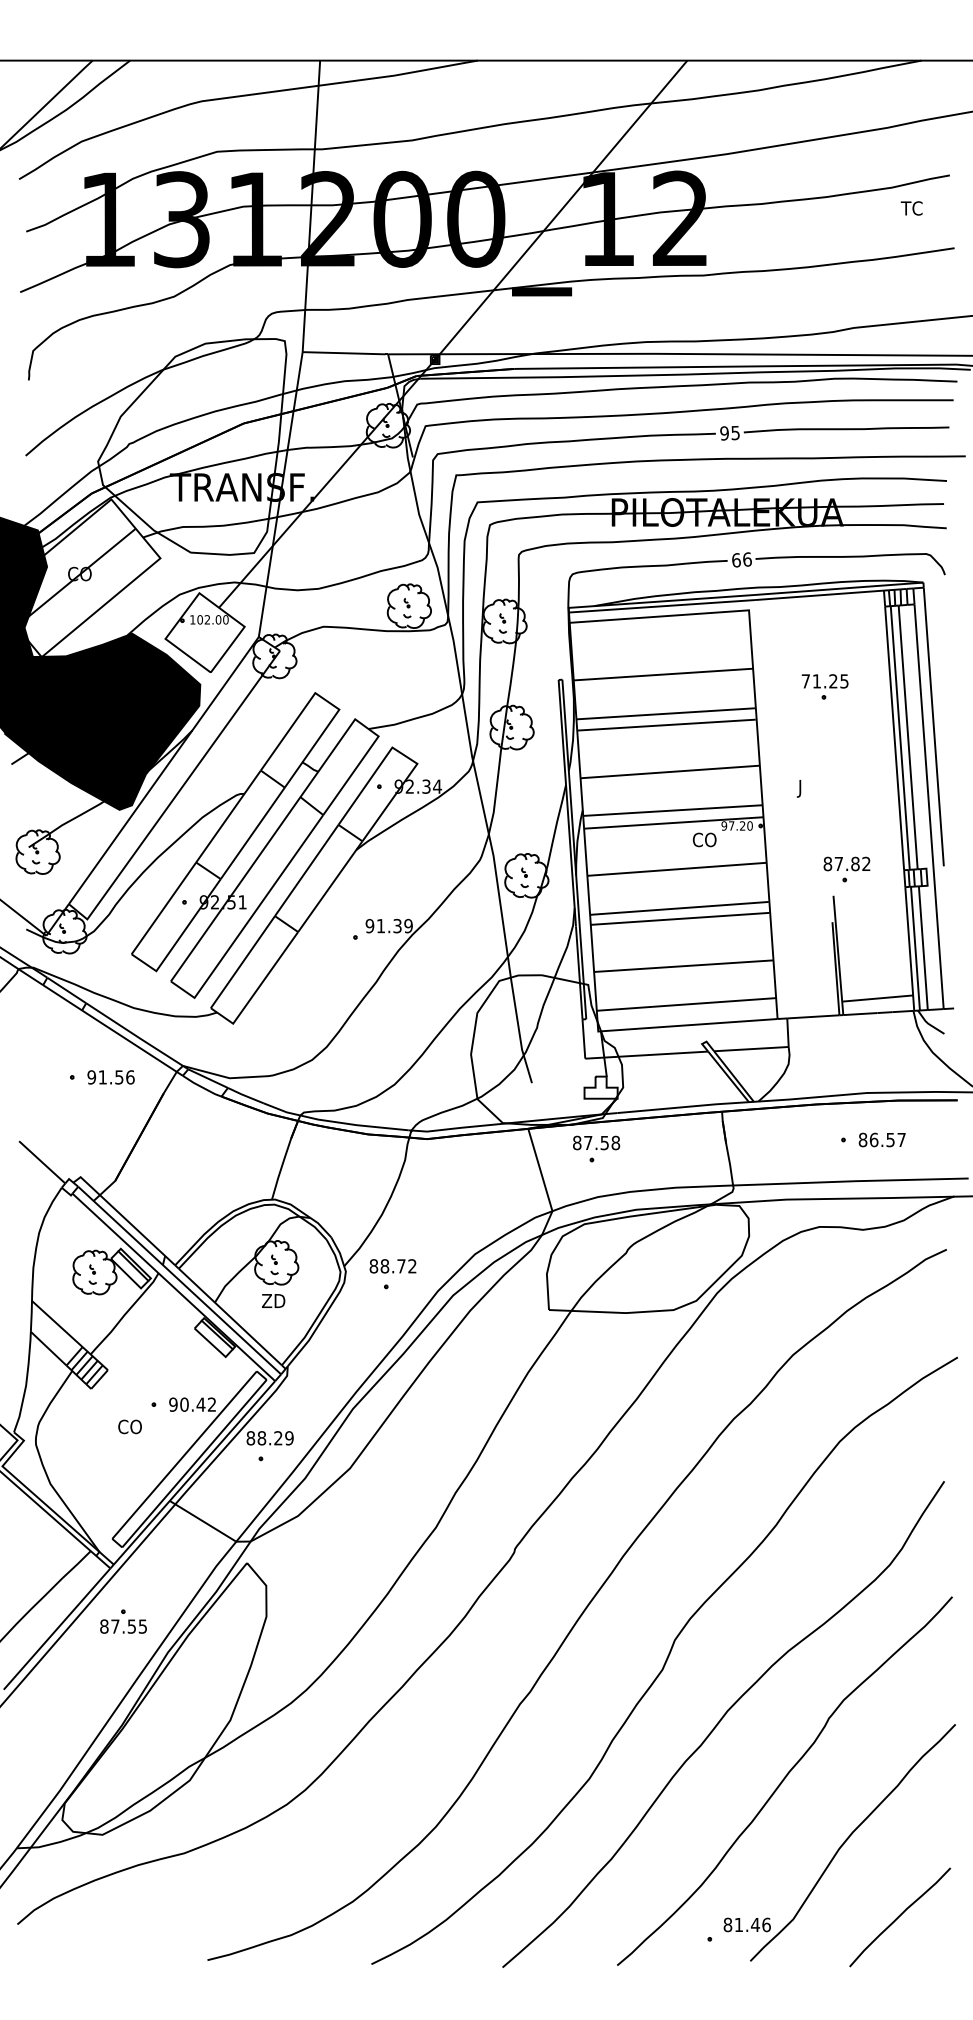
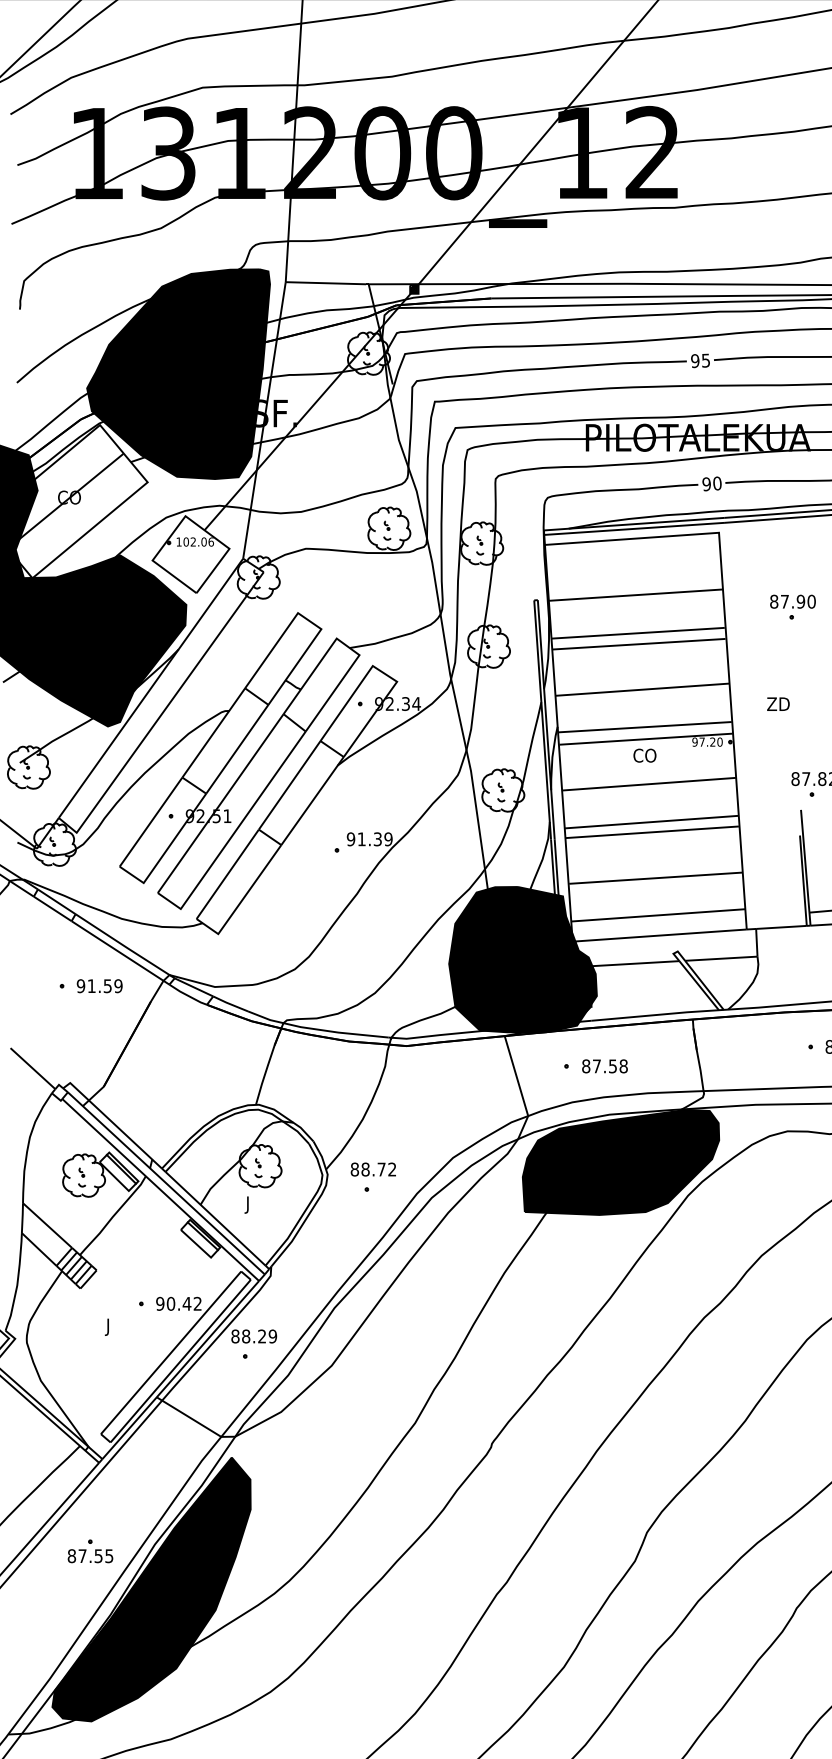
fill: (192, 446) -> (178, 373), added
text: (741, 559) -> (711, 483), 66 -> 90
text: (225, 619) -> (210, 541), 102.00 -> 102.06
text: (824, 681) -> (792, 601), 71.25 -> 87.90
text: (808, 788) -> (776, 705), J -> ZD
text: (704, 839) -> (644, 755), moved
fill: (547, 1049) -> (523, 959), added
text: (130, 1077) -> (118, 986), 91.56 -> 91.59
text: (596, 1142) -> (604, 1065), moved
fill: (647, 1258) -> (620, 1161), added
text: (272, 1302) -> (256, 1204), ZD -> J
text: (128, 1428) -> (116, 1326), CO -> J
part: (123, 1621) -> (90, 1551), moved
fill: (164, 1698) -> (151, 1589), added

